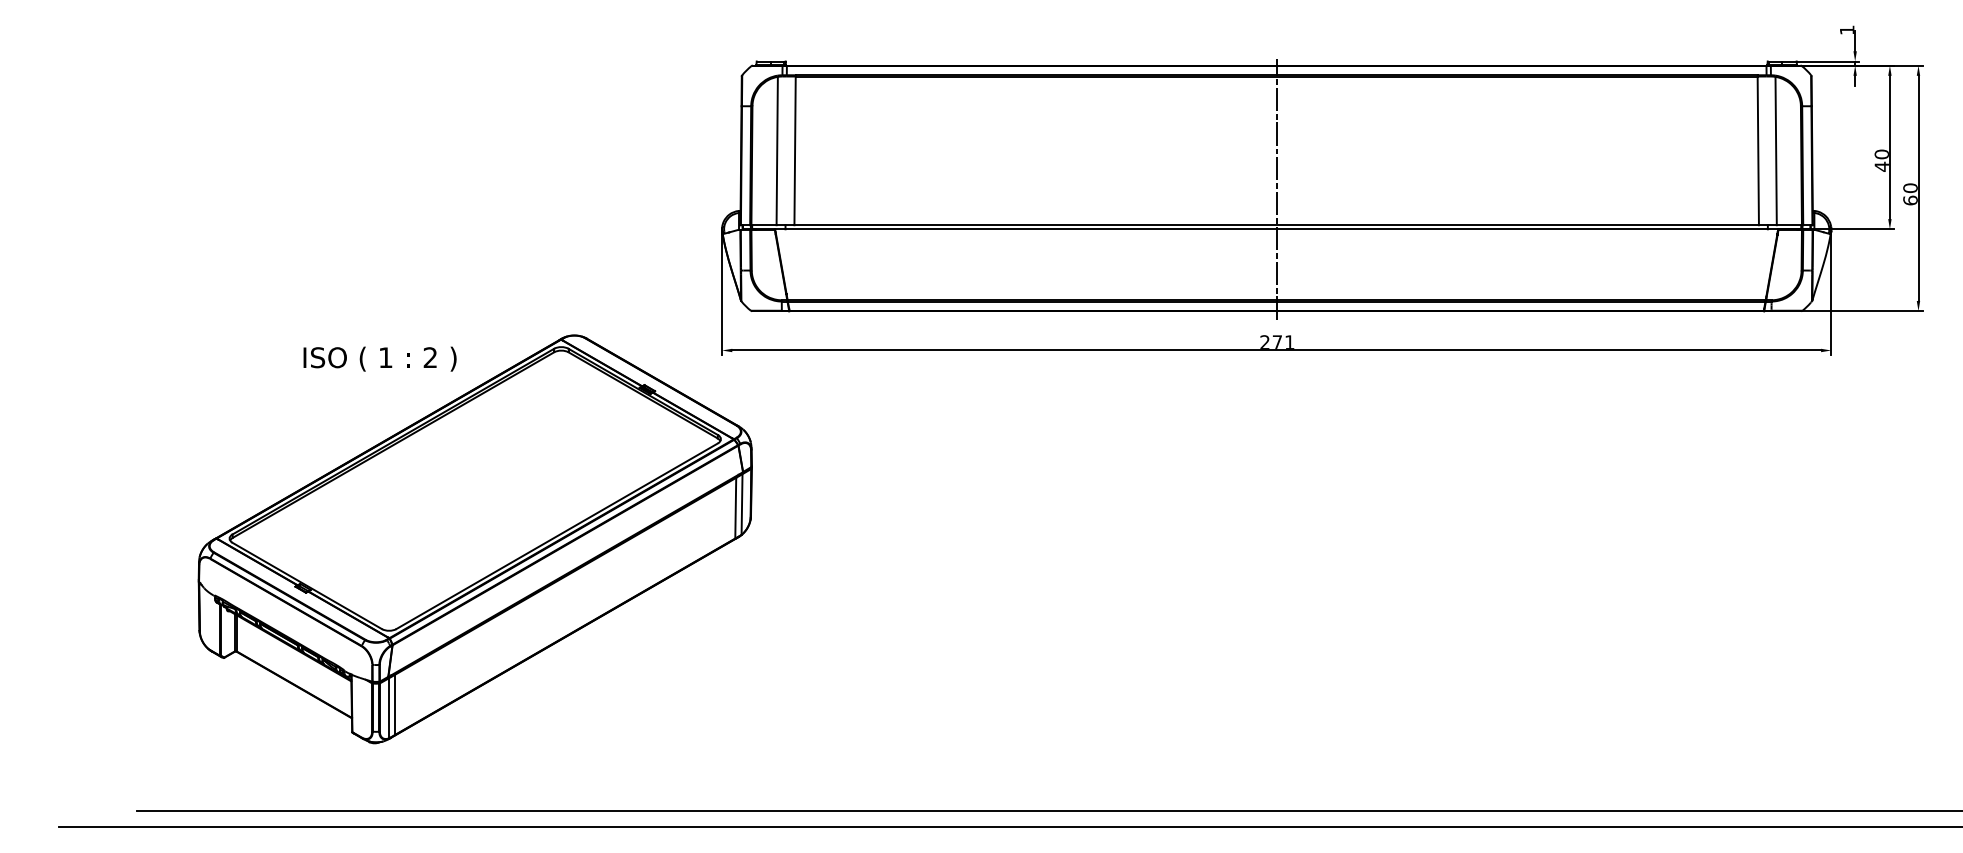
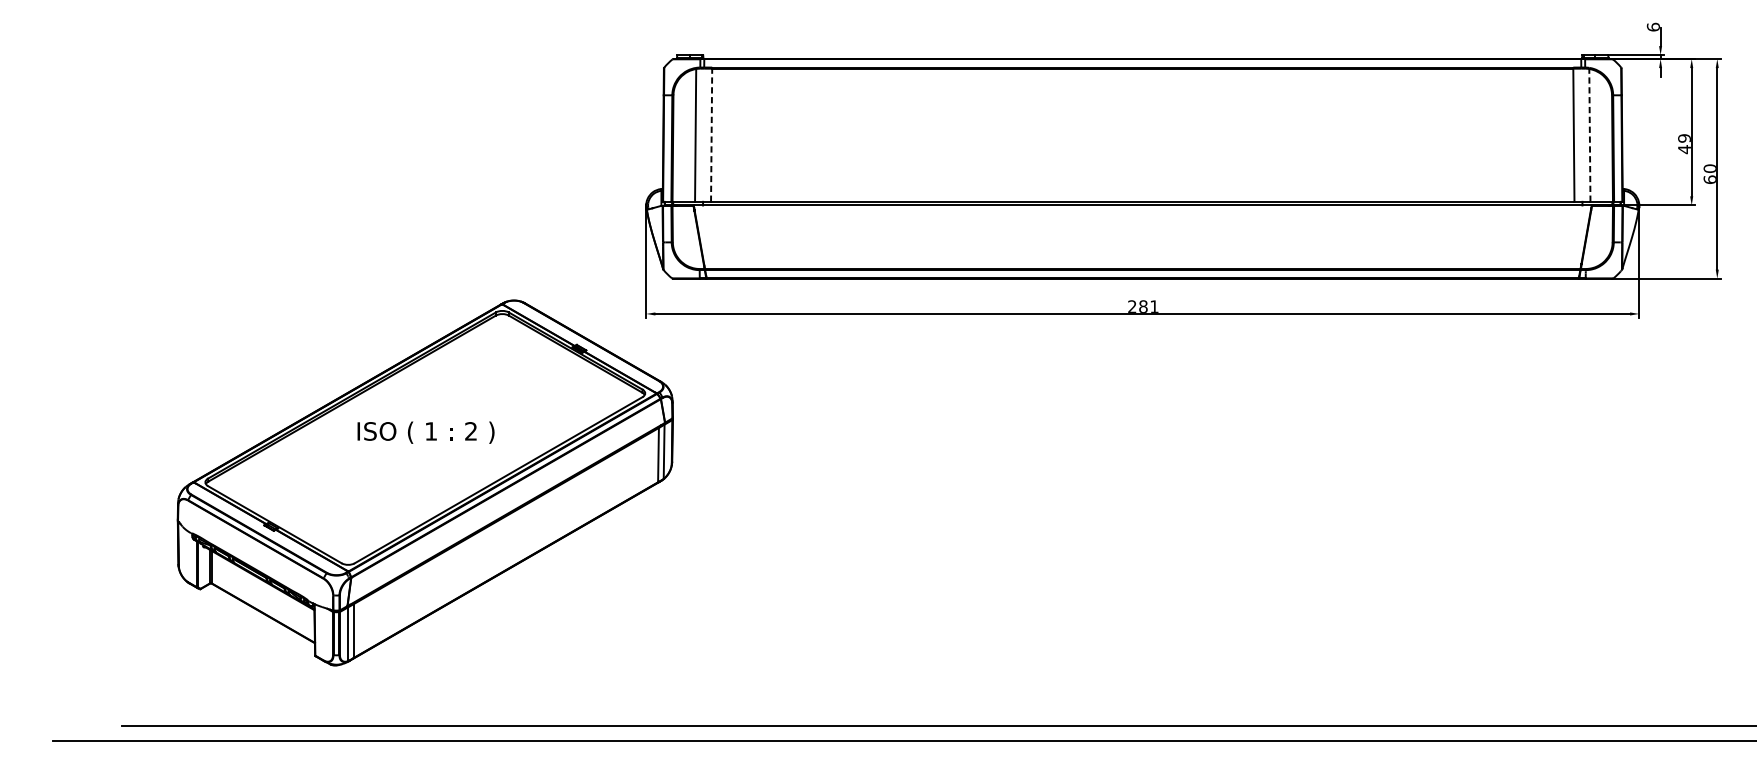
text: (1846, 29) -> (1652, 26), 1 -> 6
line: (795, 150) -> (711, 134), solid -> dashed
line: (1776, 150) -> (1590, 134), solid -> dashed
text: (1881, 154) -> (1684, 138), 40 -> 49
line: (1276, 188) -> (1142, 168), removed
text: (1277, 341) -> (1143, 305), 271 -> 281
text: (379, 358) -> (425, 432), moved

